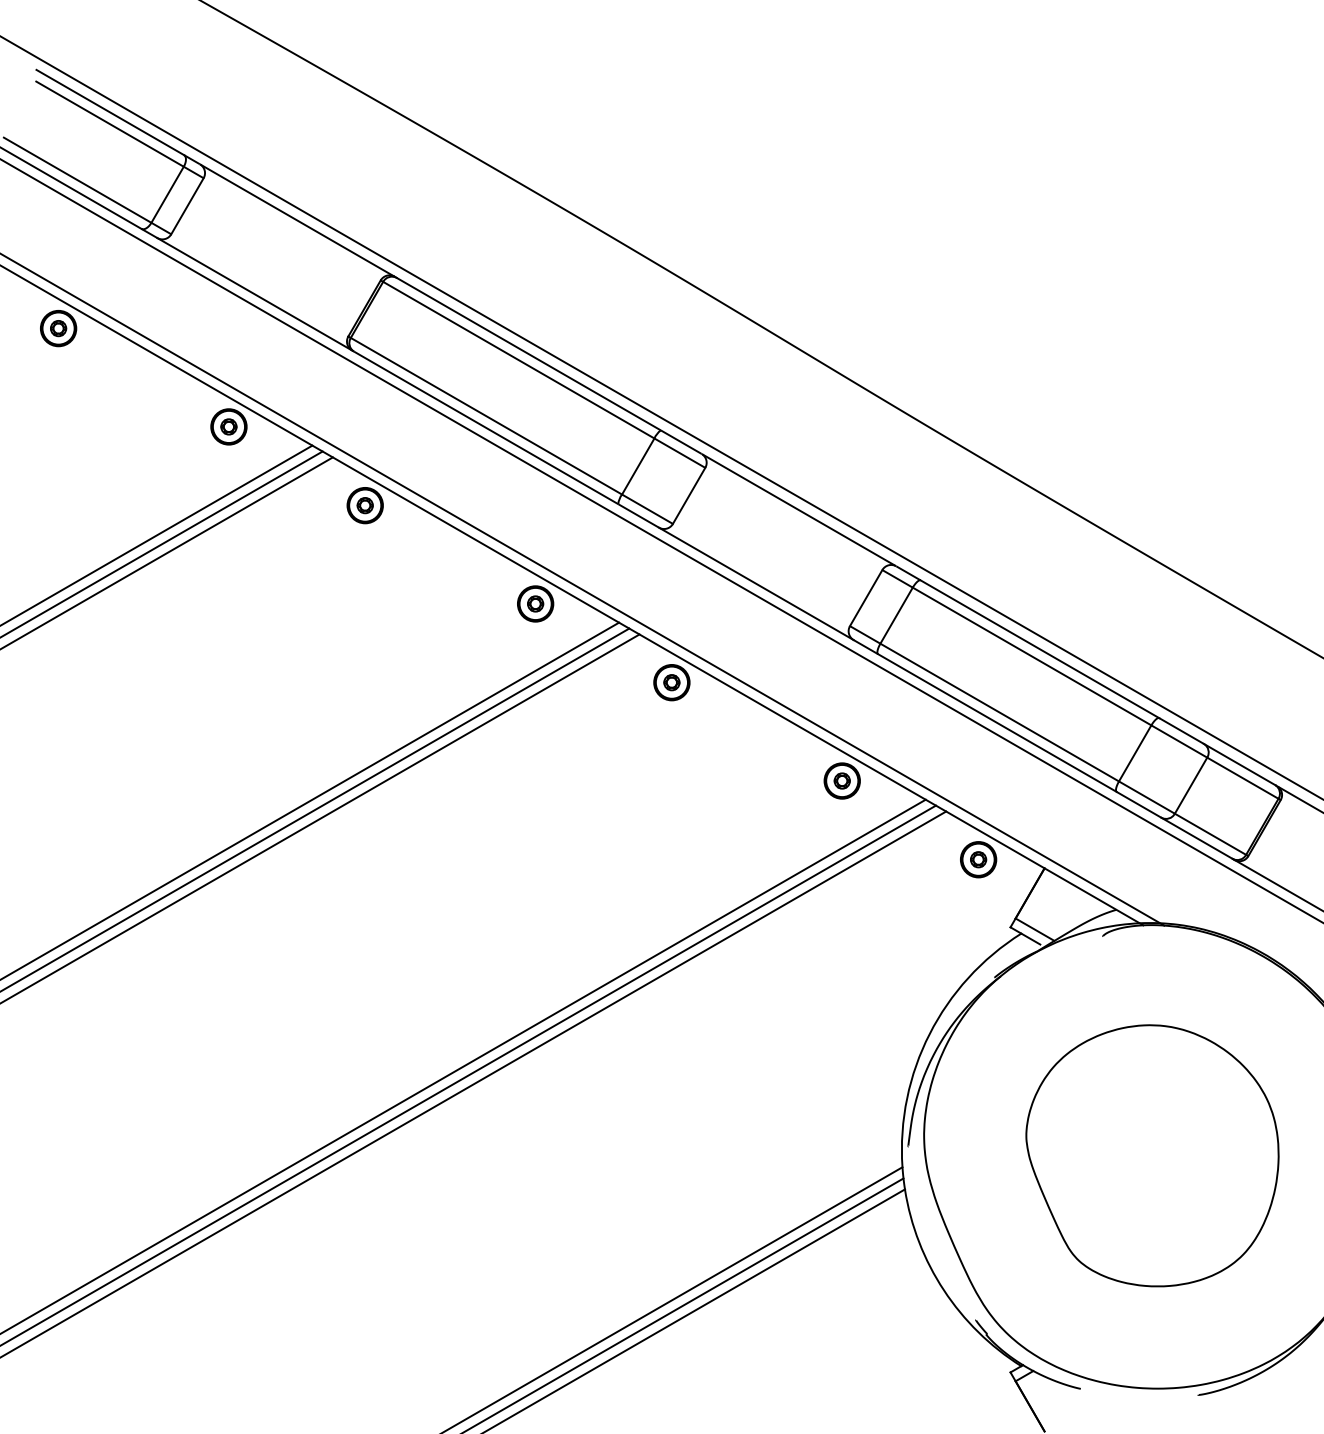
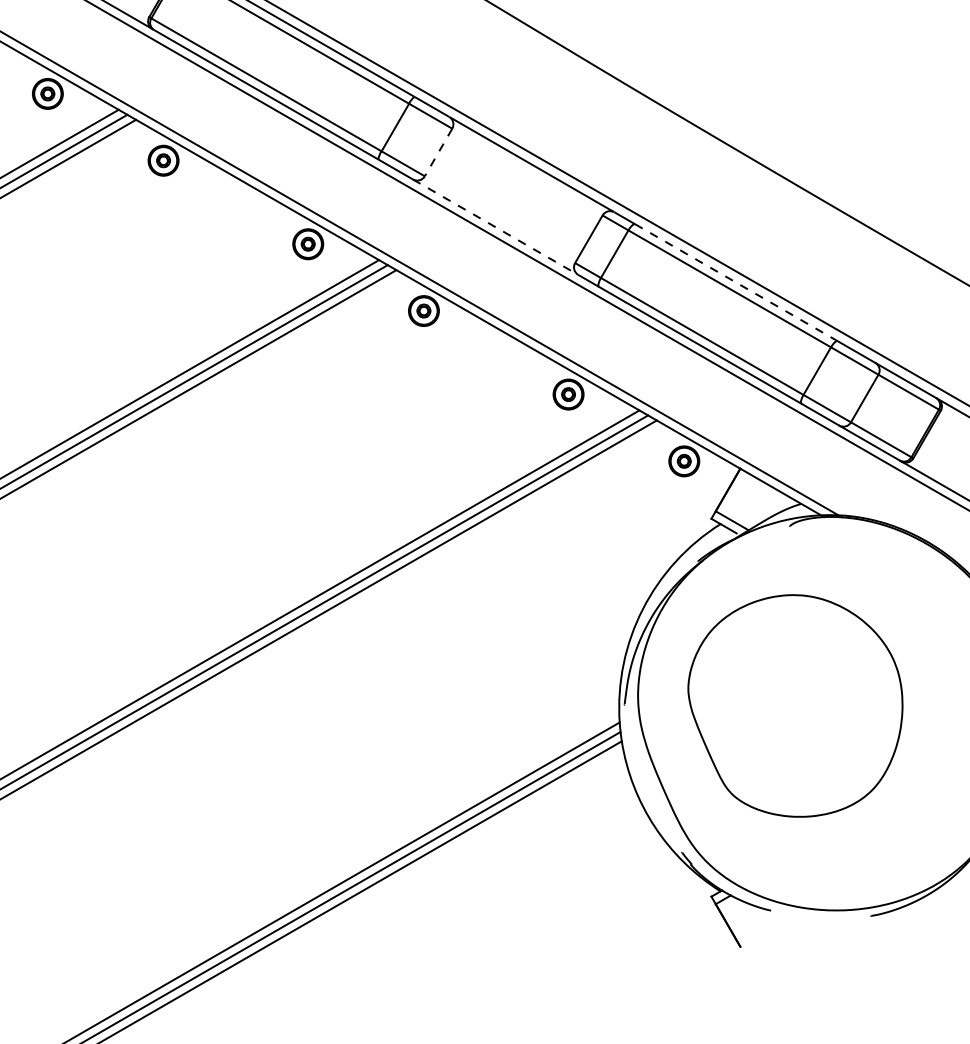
line: (688, 496) -> (438, 153), solid -> dashed
line: (756, 584) -> (495, 227), solid -> dashed
line: (1039, 649) -> (736, 282), solid -> dashed
part: (1152, 1155) -> (795, 705), moved

